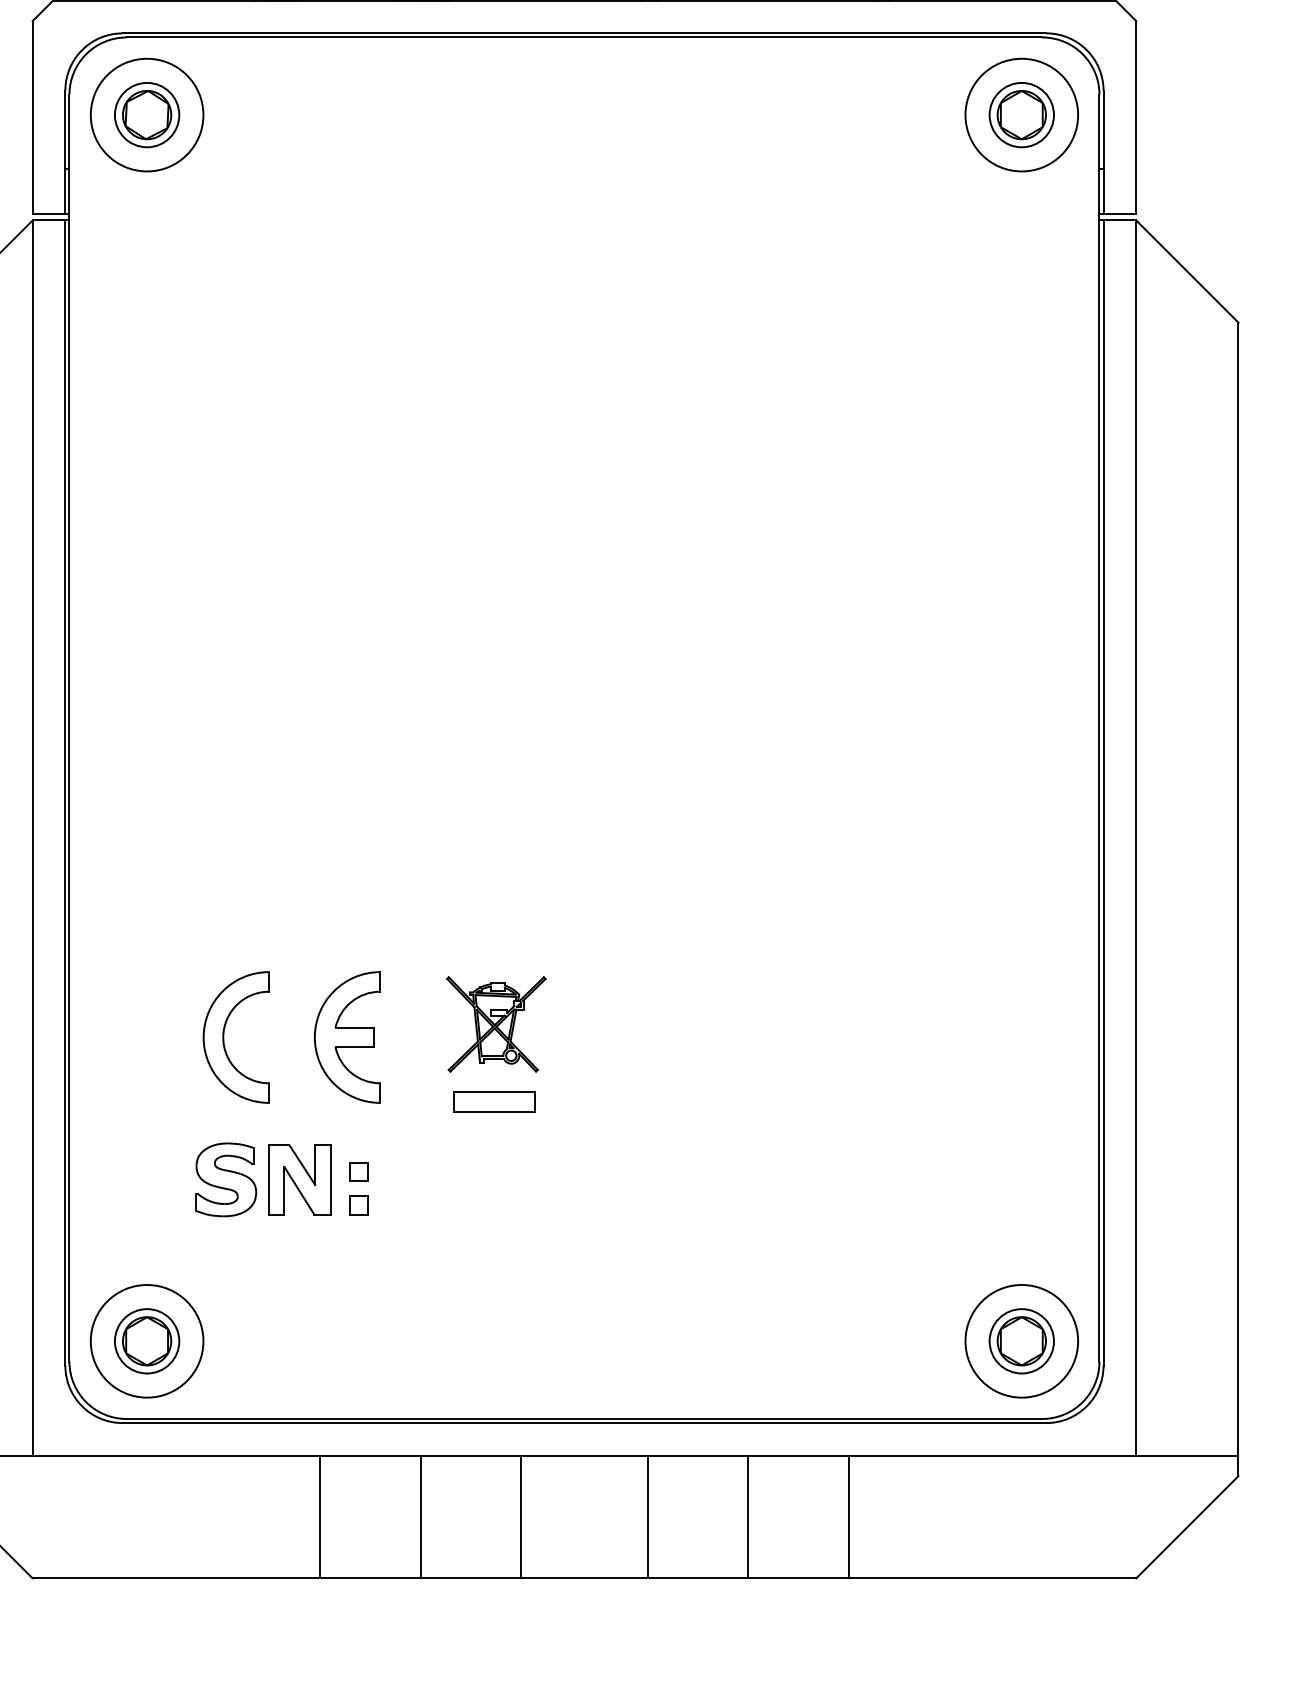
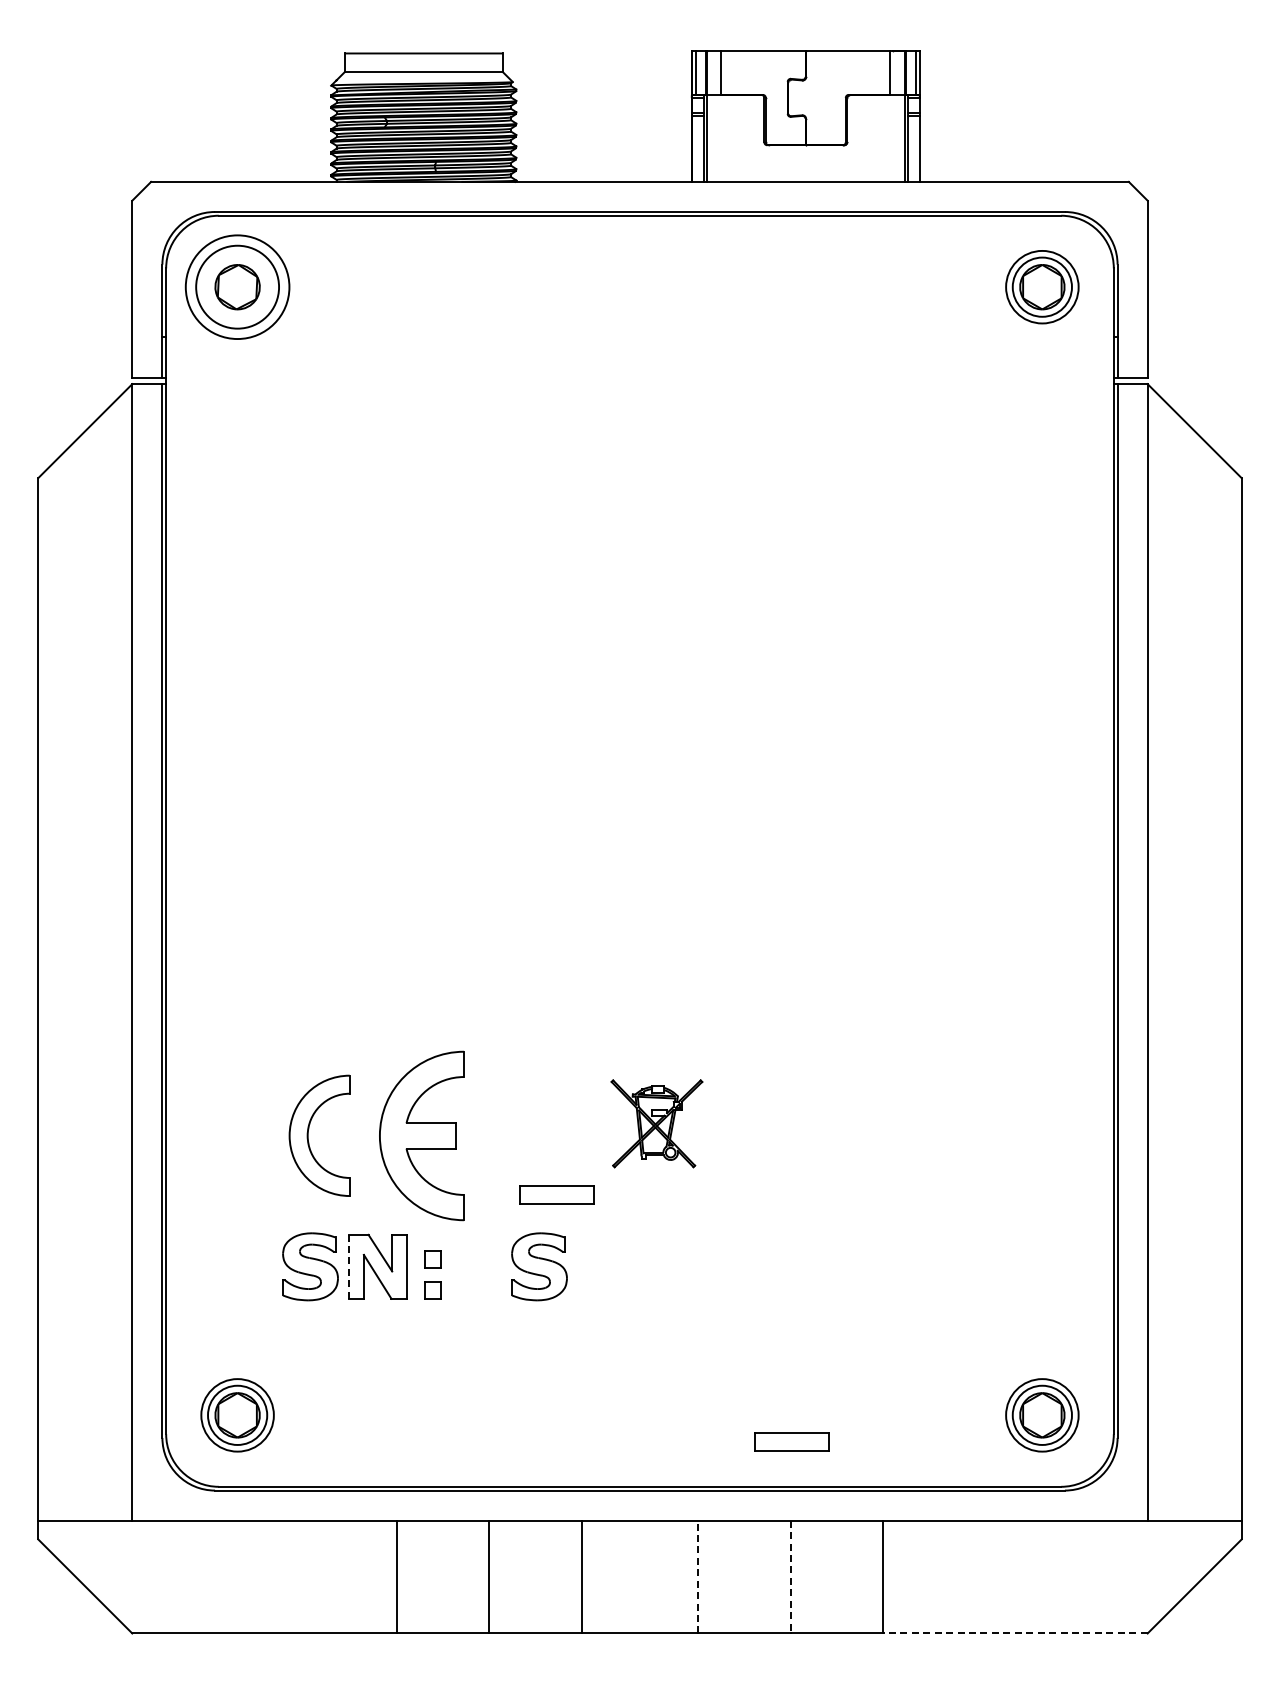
circle: (146, 114) -> (237, 286), size x1.4
circle: (1021, 115) -> (1042, 287), size x0.7
part: (495, 1024) -> (656, 1123), moved
part: (346, 1037) -> (421, 1135), size x1.4
line: (268, 1179) -> (349, 1266), solid -> dashed
part: (475, 1179) -> (539, 1266), added
circle: (146, 1341) -> (237, 1415), size x0.7
circle: (1021, 1341) -> (1042, 1415), size x0.7
part: (749, 1369) -> (791, 1441), added
line: (648, 1516) -> (698, 1576), solid -> dashed
line: (748, 1517) -> (790, 1577), solid -> dashed
line: (991, 1578) -> (1014, 1633), solid -> dashed

